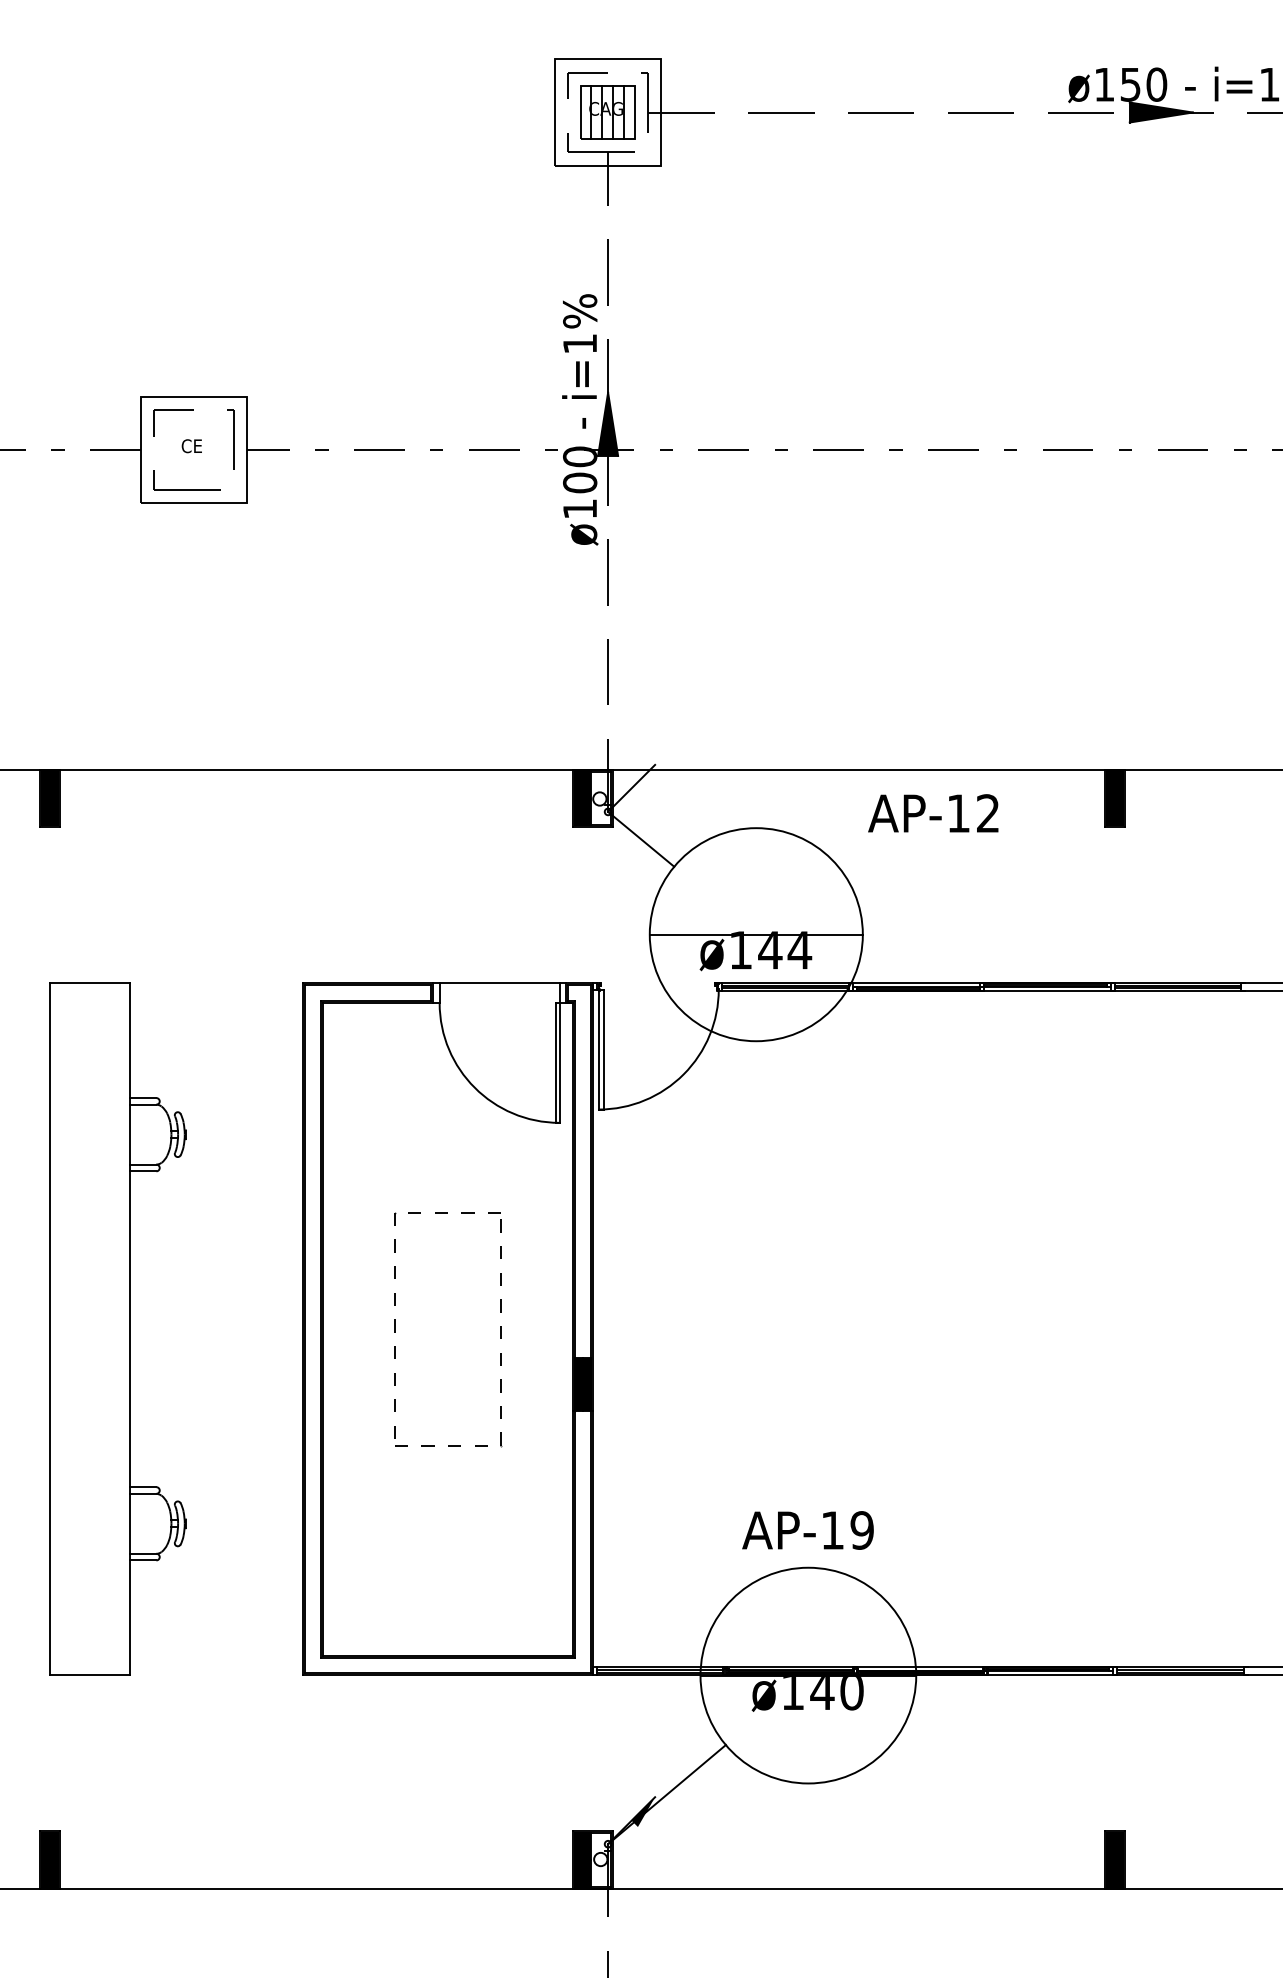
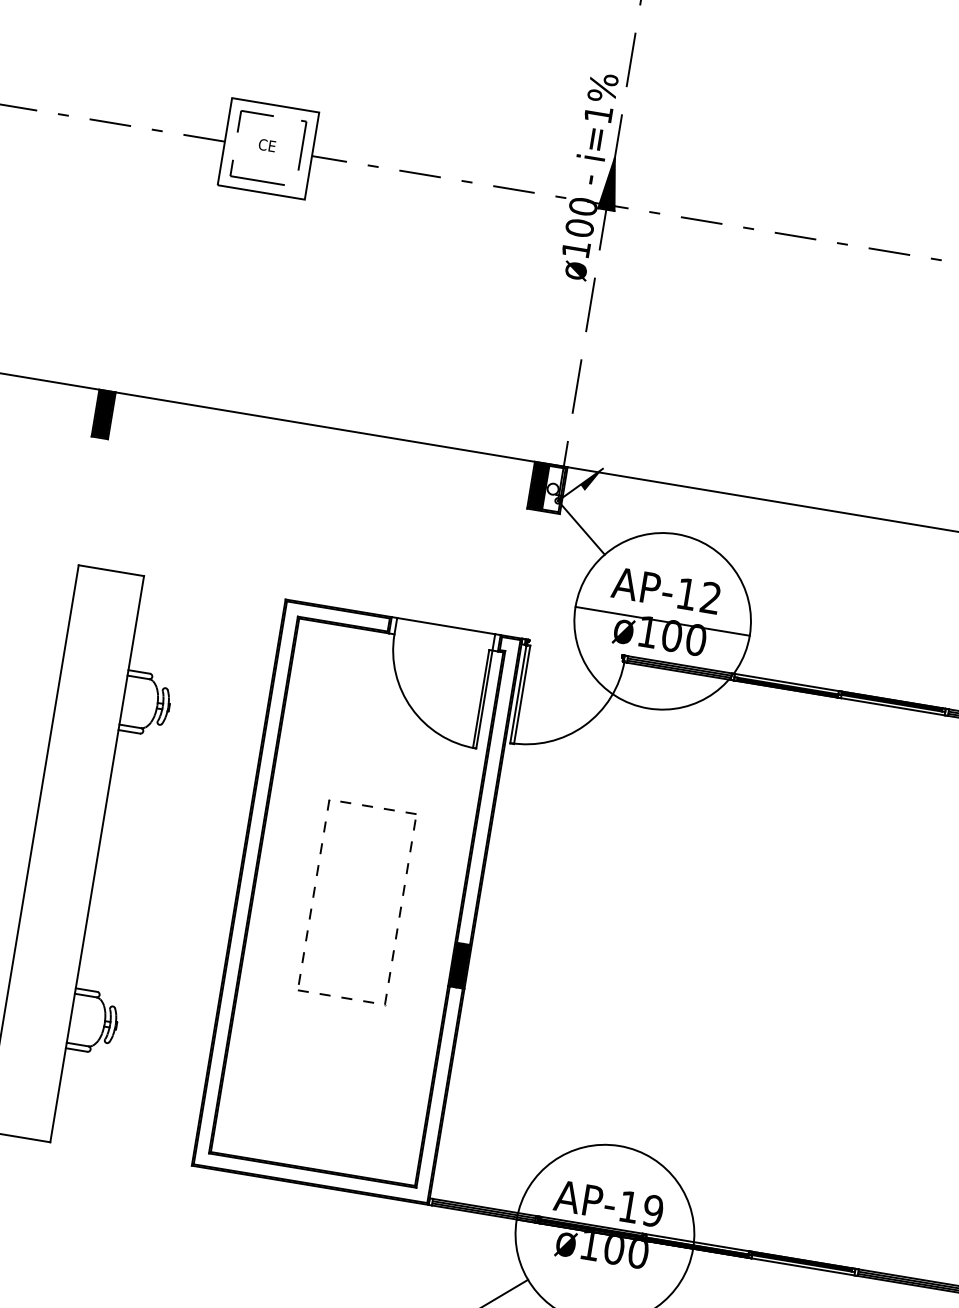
fill: (643, 779) -> (591, 479), added
text: (933, 813) -> (666, 590), moved
text: (785, 949) -> (684, 637), ø144 -> ø100
text: (807, 1530) -> (608, 1203), moved
text: (822, 1693) -> (614, 1250), ø140 -> ø100

